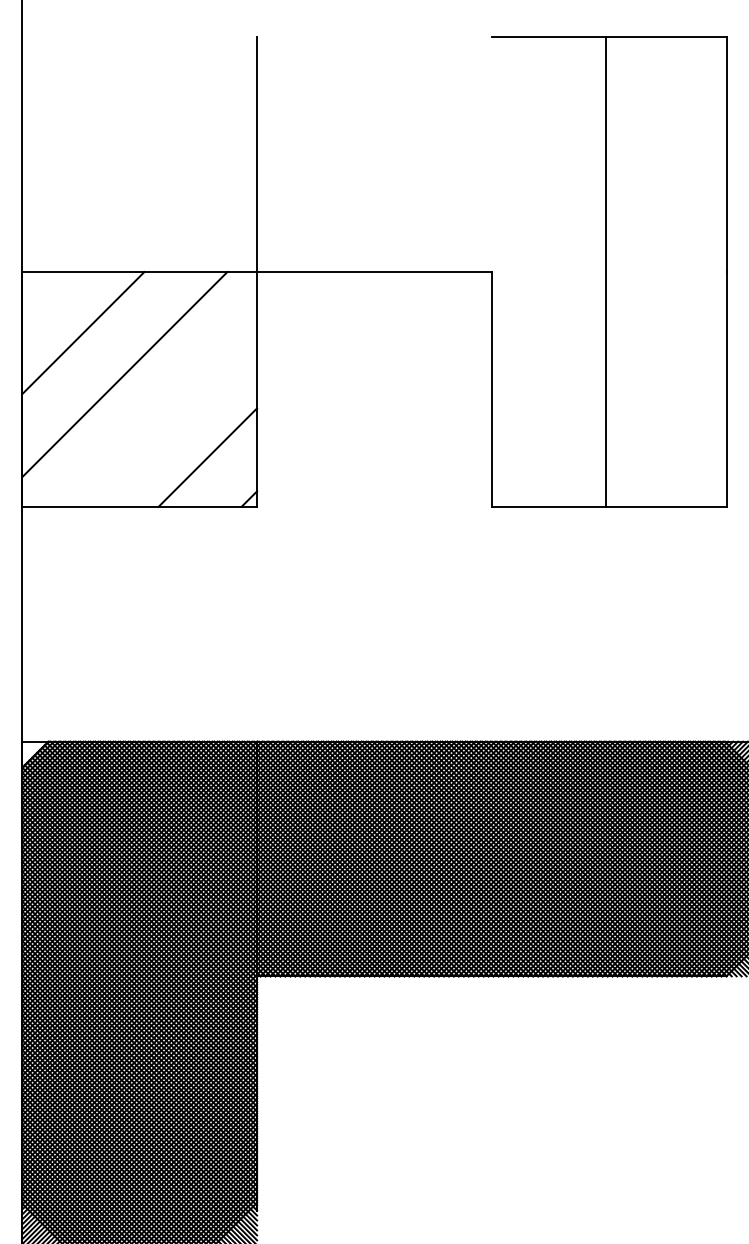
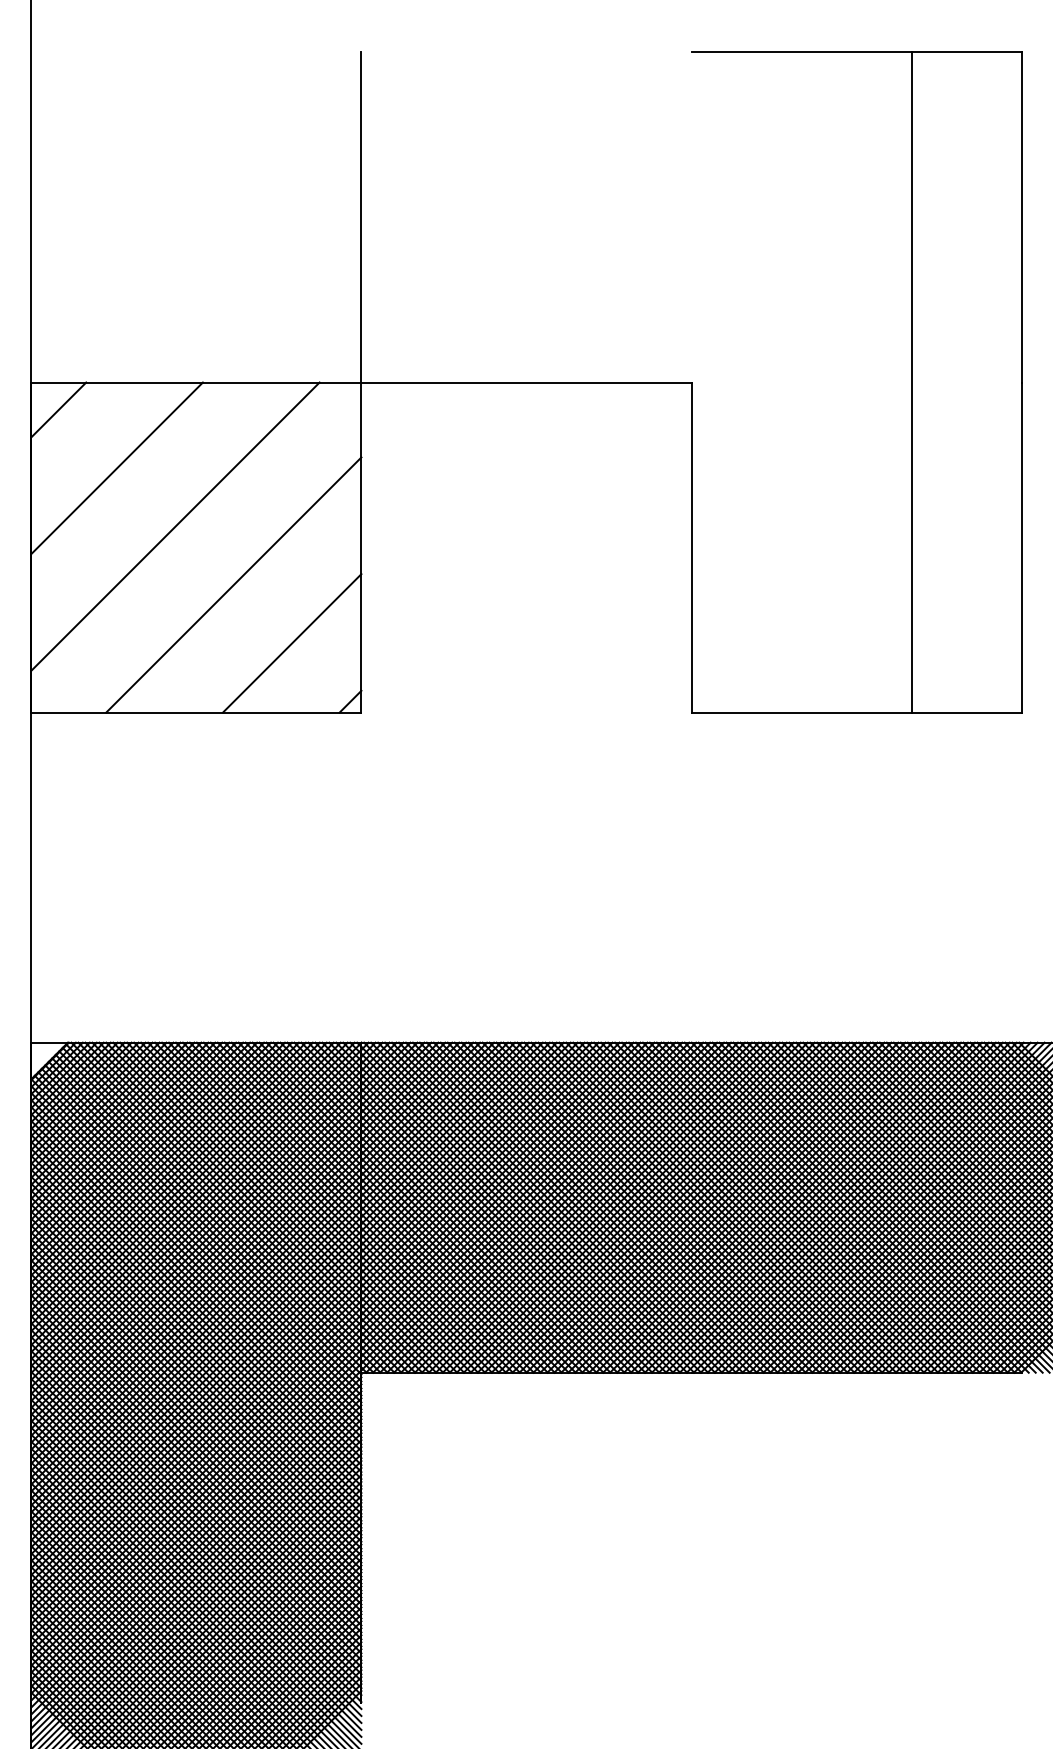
line: (605, 271) -> (911, 381), moved
line: (41, 291) -> (58, 409), added
line: (166, 415) -> (234, 584), added

